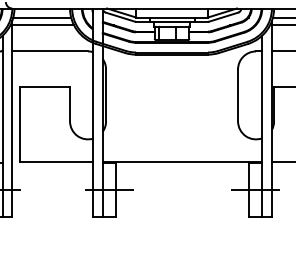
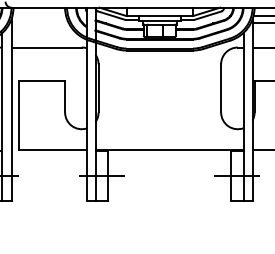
line: (42, 18) -> (39, 16), removed
line: (42, 25) -> (39, 23), removed

